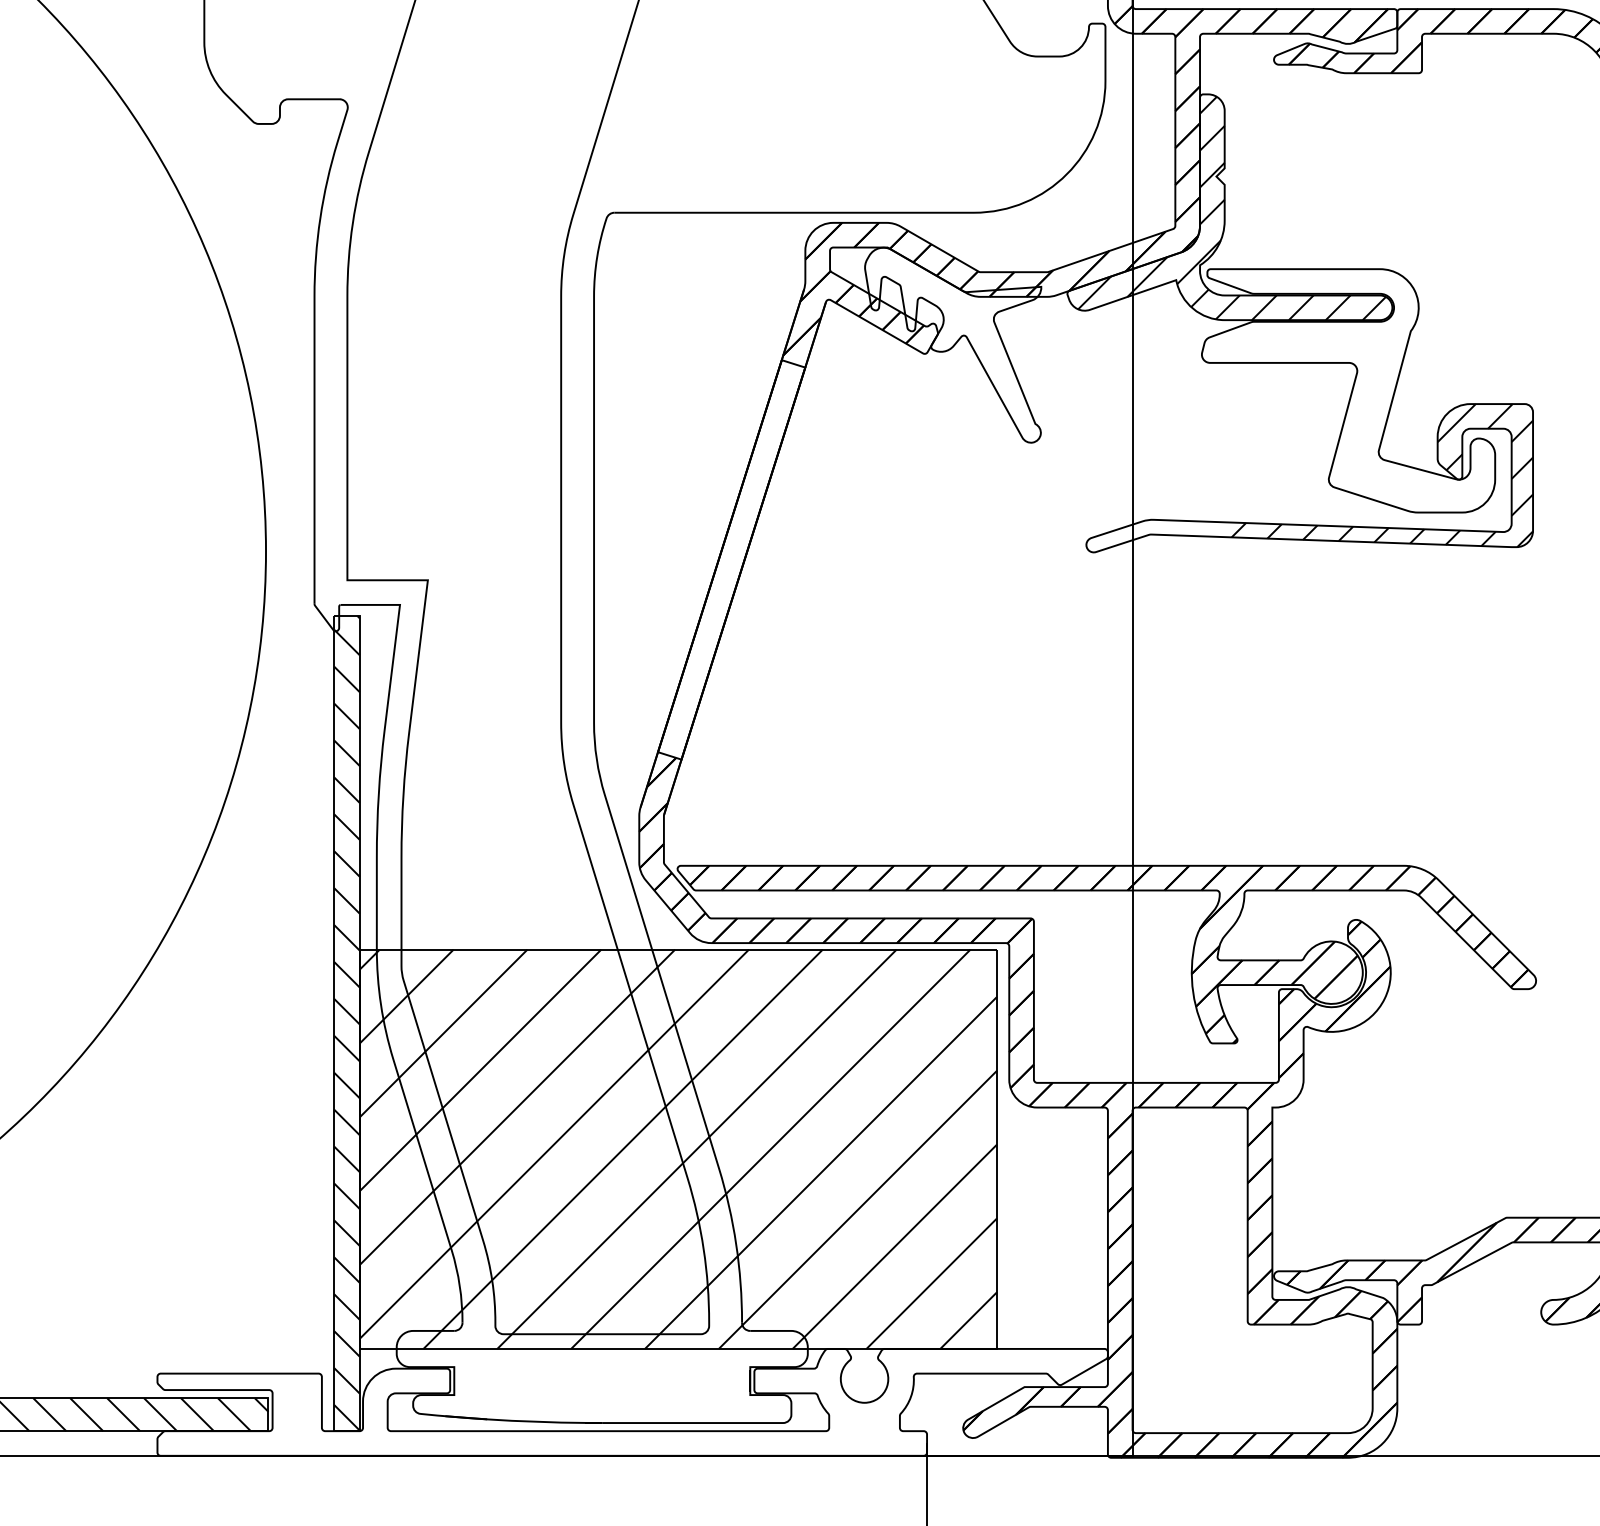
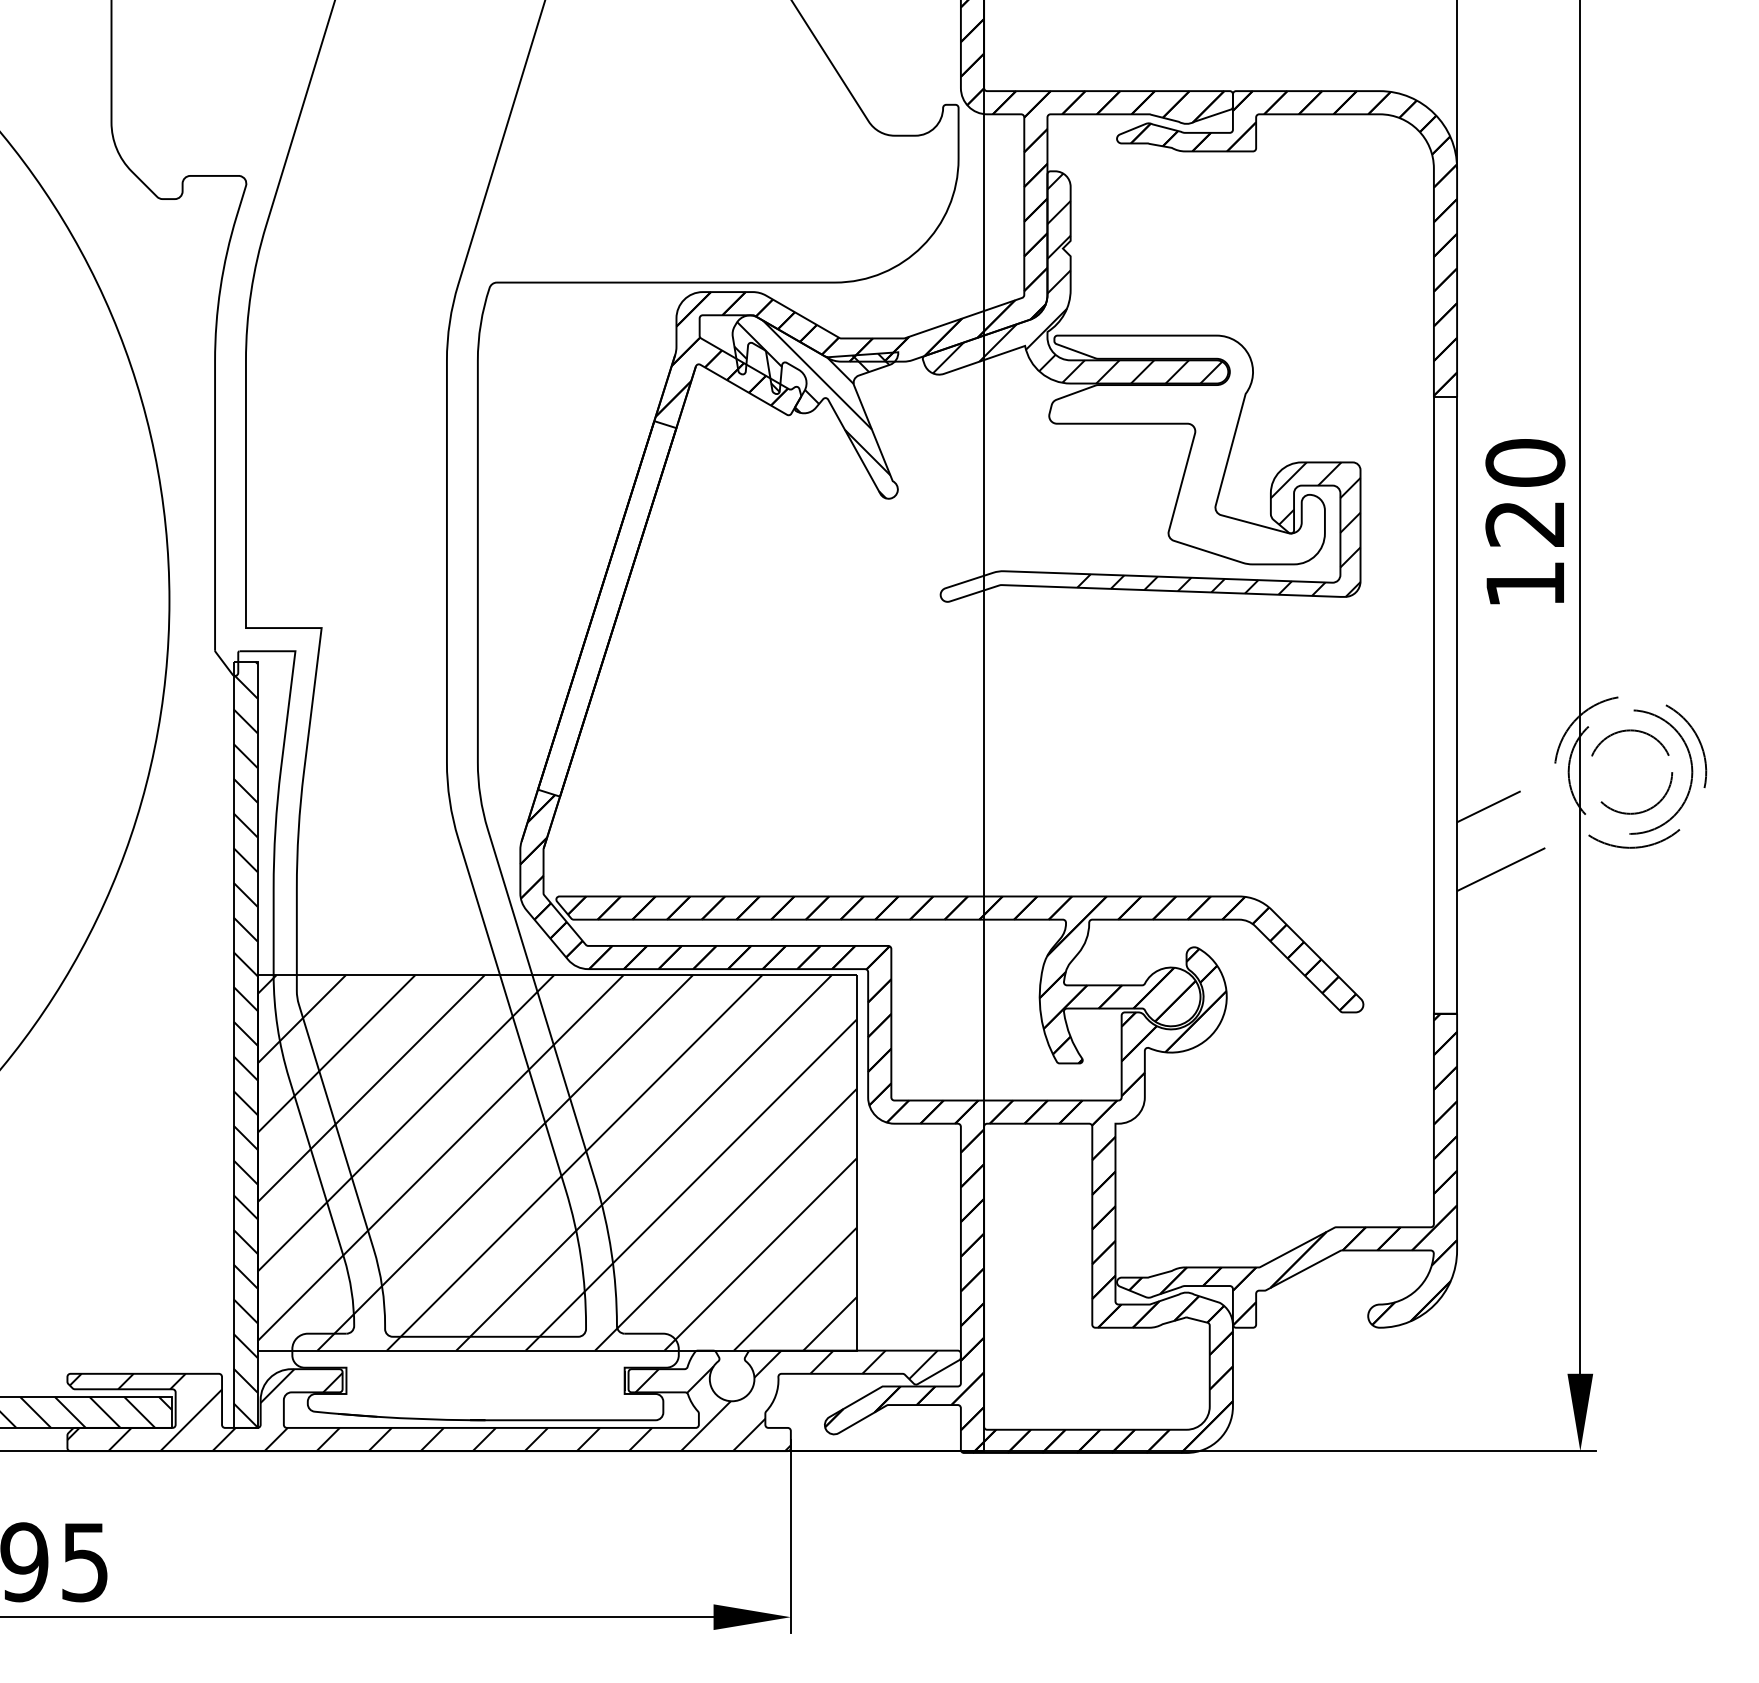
hatch: (950, 347) -> (812, 409), added
hatch: (620, 1401) -> (502, 1400), added

